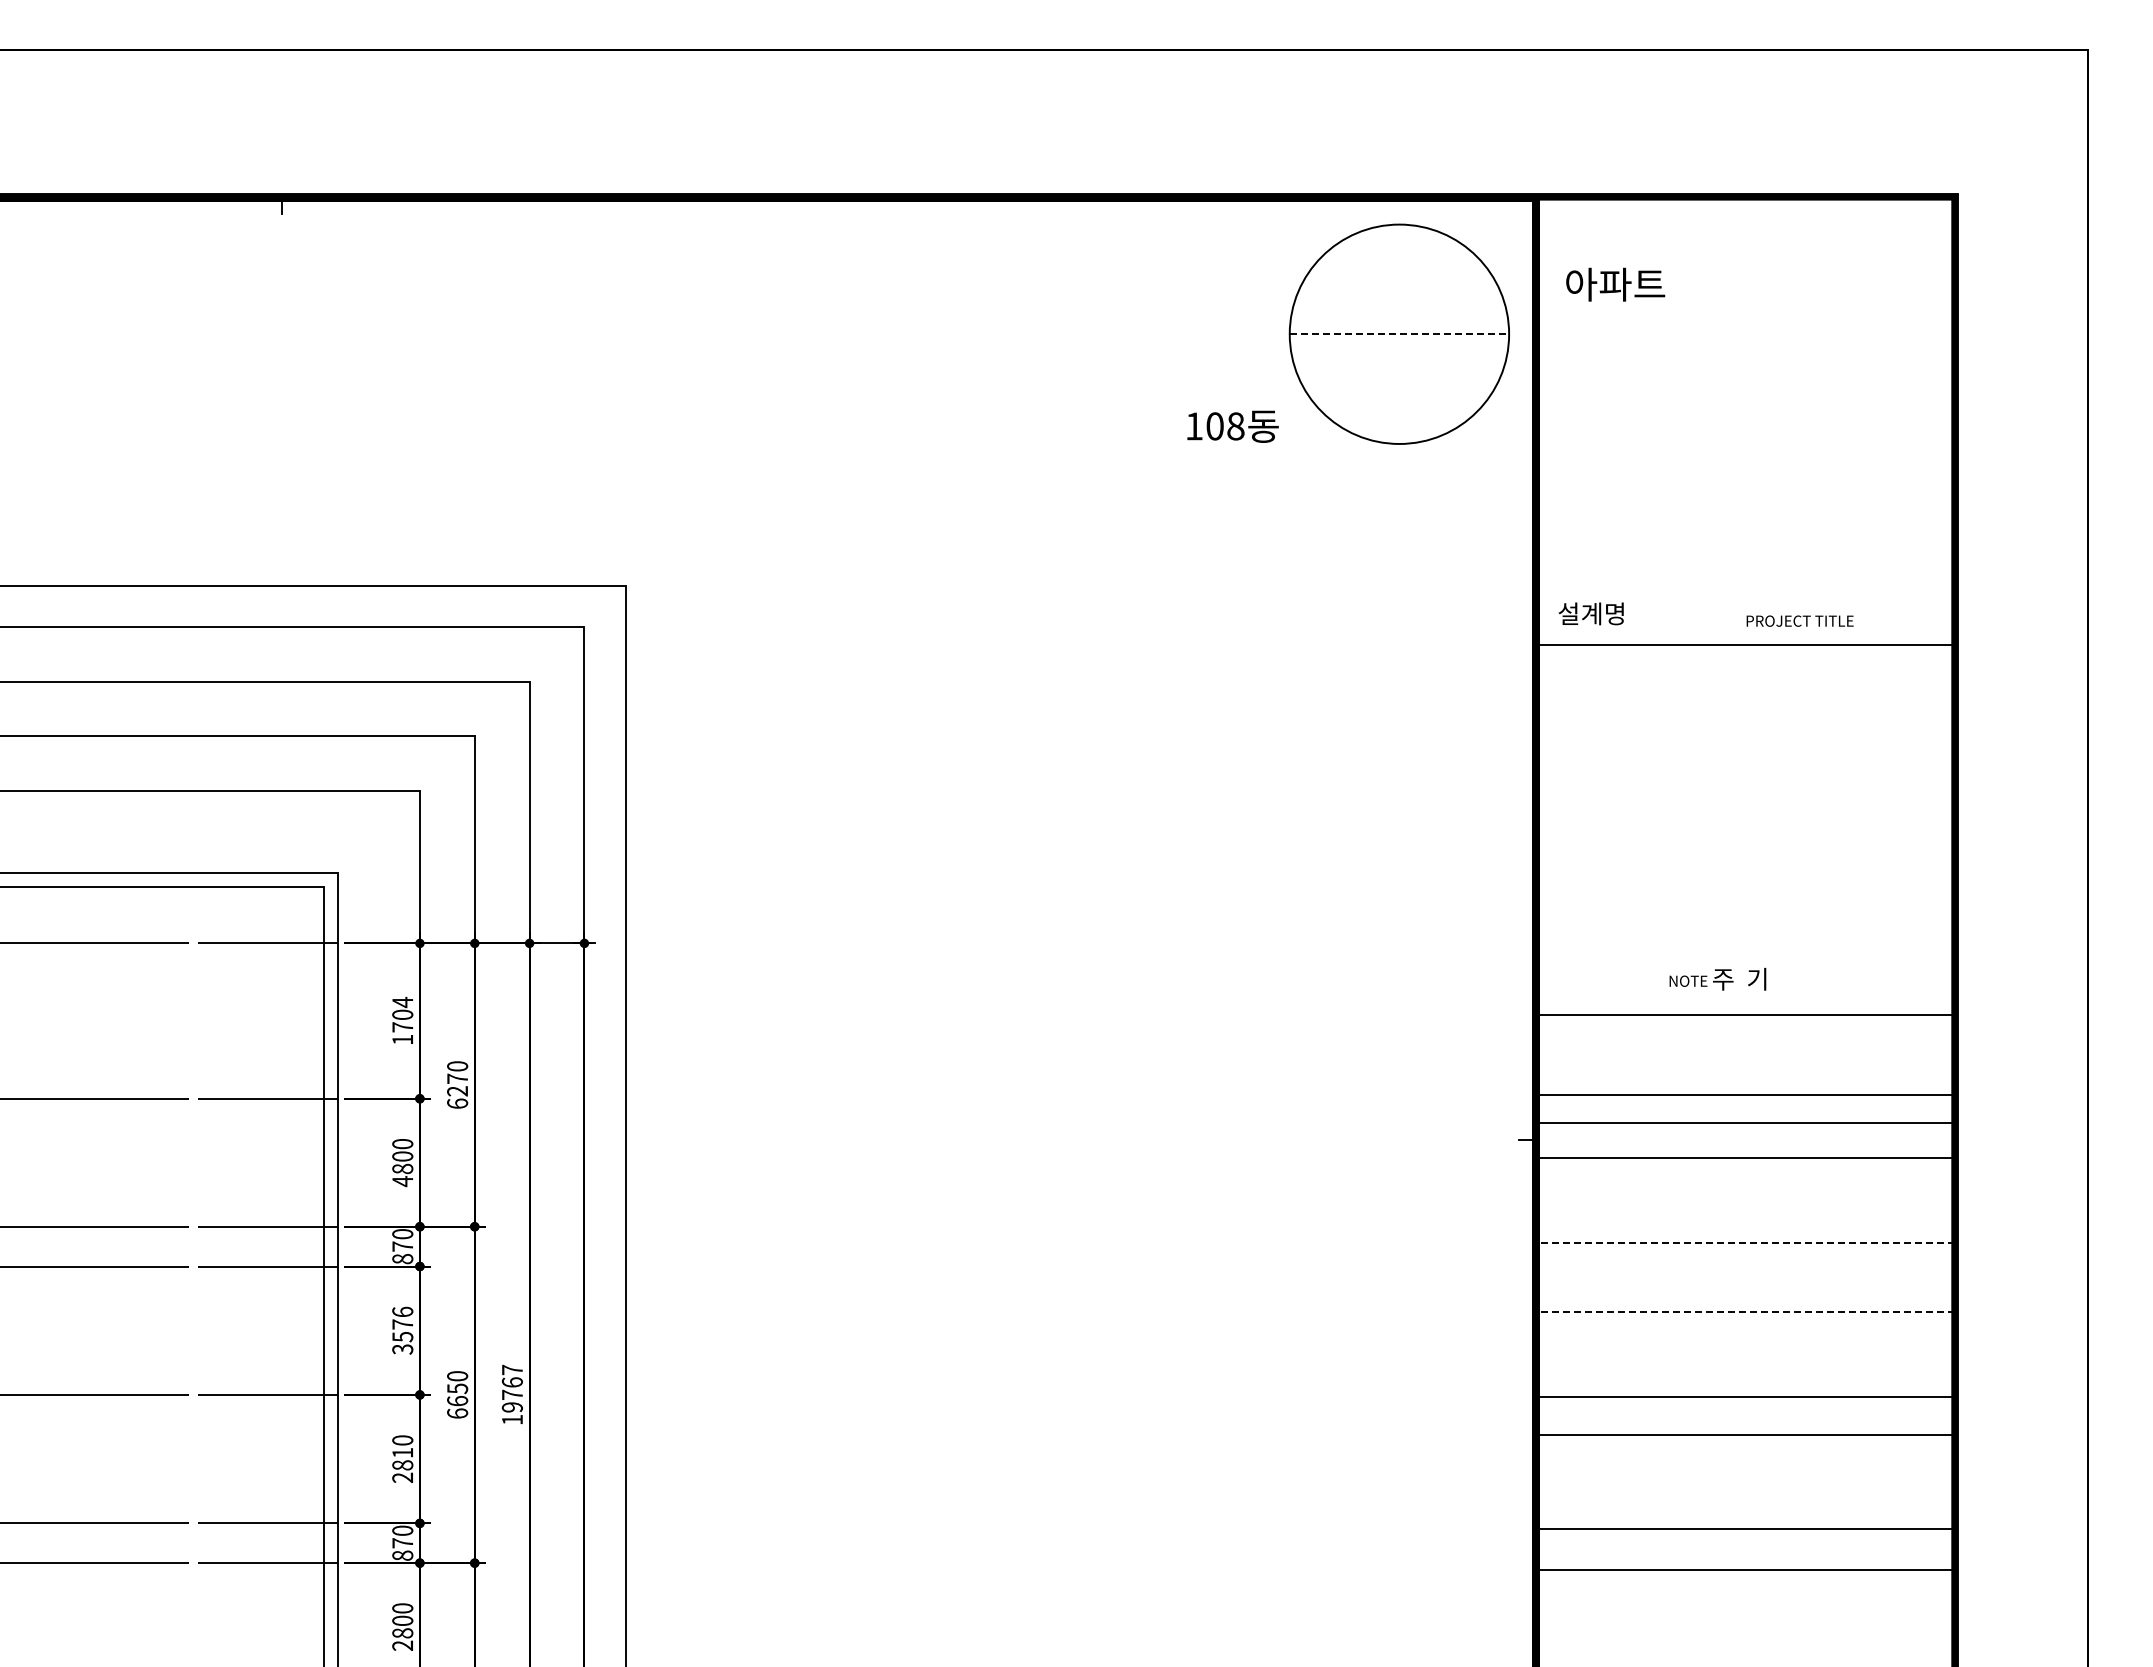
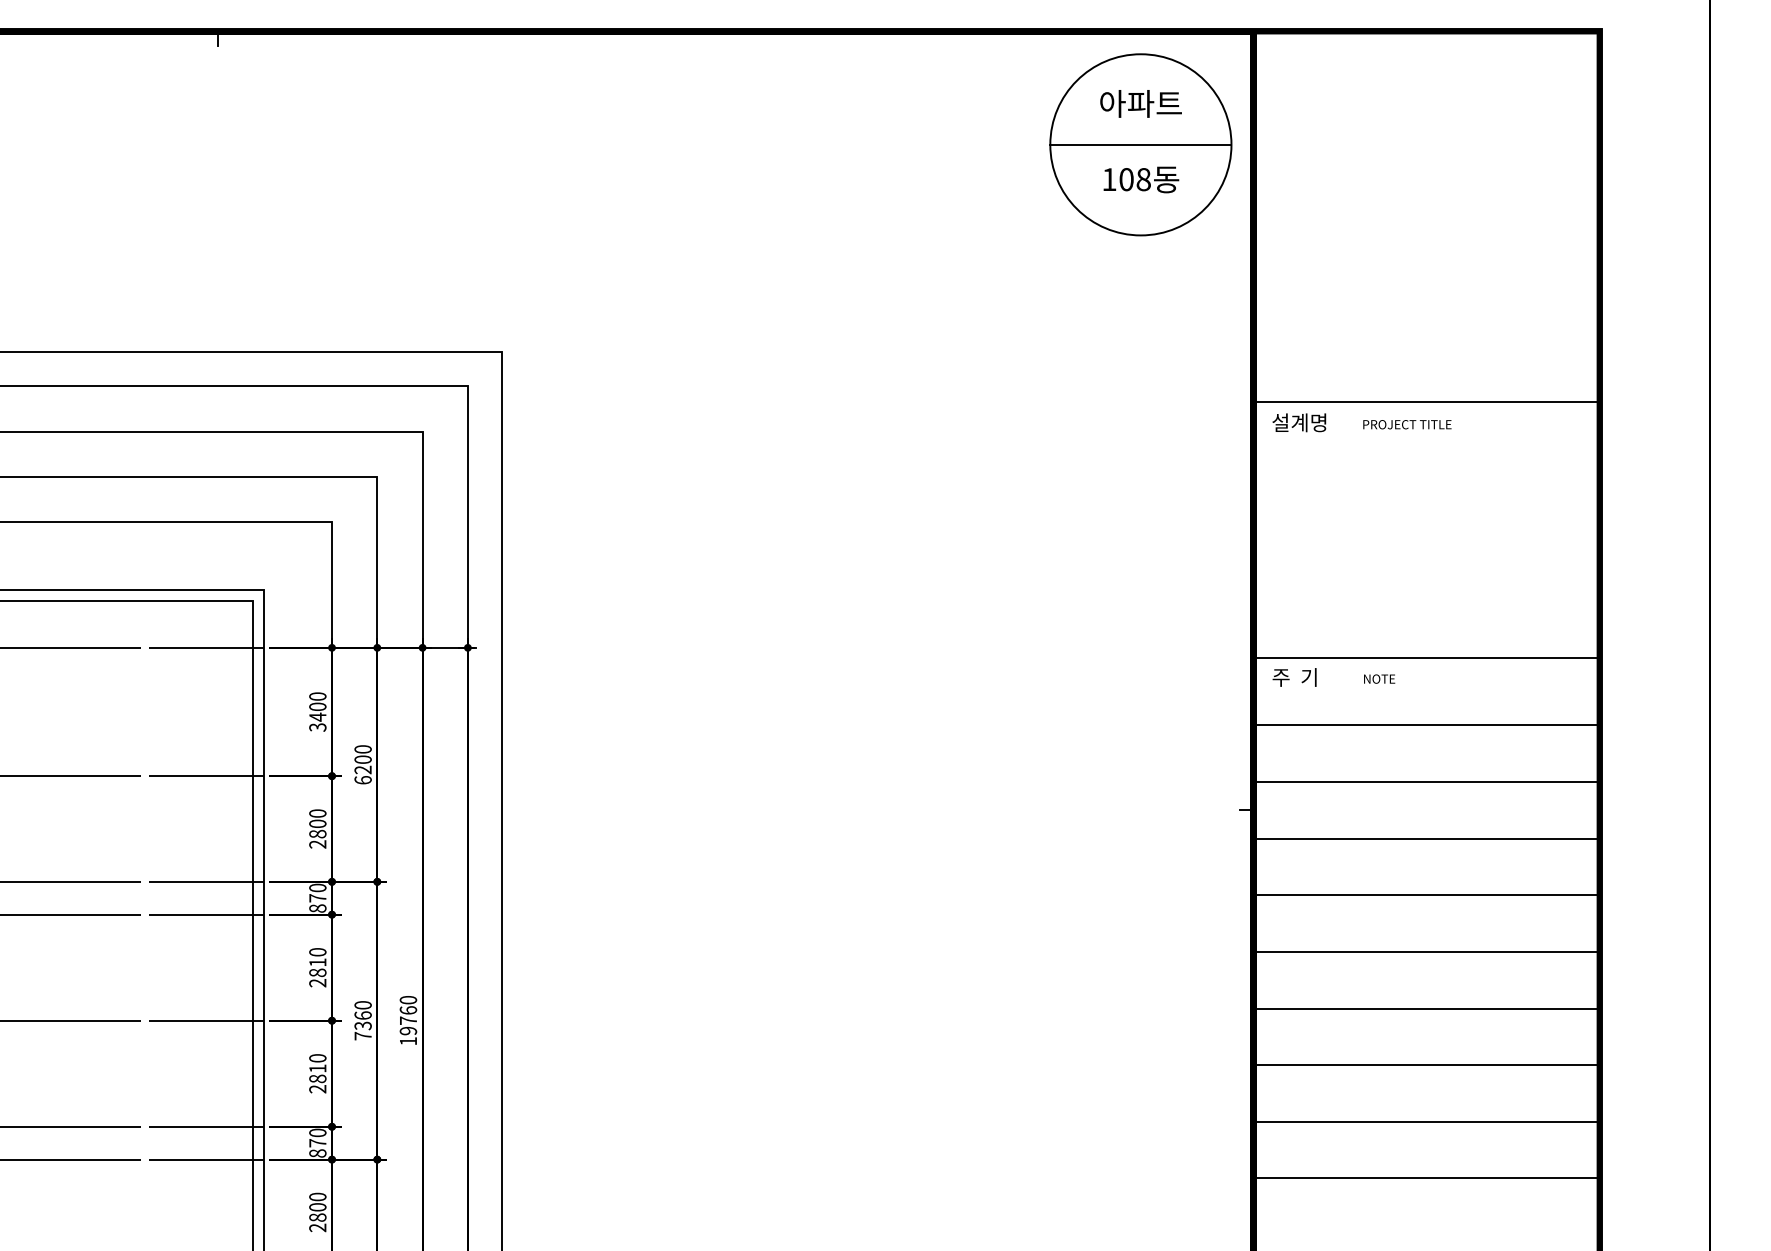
text: (1615, 284) -> (1140, 103), moved
line: (1399, 334) -> (1140, 145), dashed -> solid
text: (1232, 426) -> (1140, 179), moved
text: (1590, 613) -> (1298, 422), moved
text: (1799, 620) -> (1406, 424), moved
text: (1739, 978) -> (1294, 676), moved
line: (1745, 1015) -> (1426, 657), moved
text: (402, 1020) -> (317, 711), 1704 -> 3400
text: (457, 1078) -> (363, 759), 6270 -> 6200
line: (1745, 1095) -> (1426, 725), moved
line: (1745, 1122) -> (1426, 838), moved
line: (1745, 1157) -> (1426, 781), moved
text: (402, 1181) -> (317, 844), 4800 -> 2800
line: (1745, 1243) -> (1426, 895), dashed -> solid
line: (1745, 1311) -> (1426, 951), dashed -> solid
text: (402, 1330) -> (317, 967), 3576 -> 2810
text: (511, 1369) -> (407, 999), 19767 -> 19760
line: (1745, 1396) -> (1426, 1064), moved
text: (457, 1400) -> (363, 1025), 6650 -> 7360
line: (1745, 1435) -> (1426, 1008), moved
line: (1745, 1528) -> (1426, 1178), moved
line: (1745, 1570) -> (1426, 1121), moved

